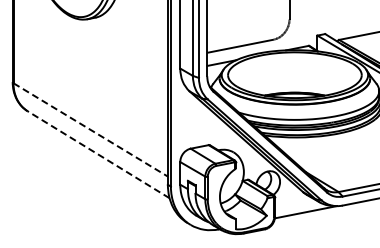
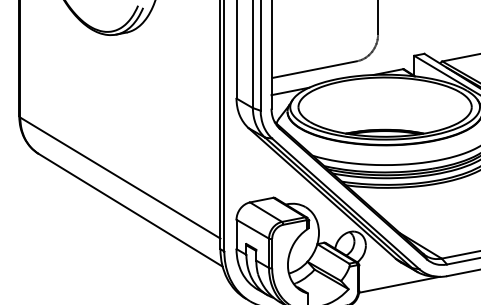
line: (91, 130) -> (121, 178), dashed -> solid
line: (98, 154) -> (130, 209), dashed -> solid

